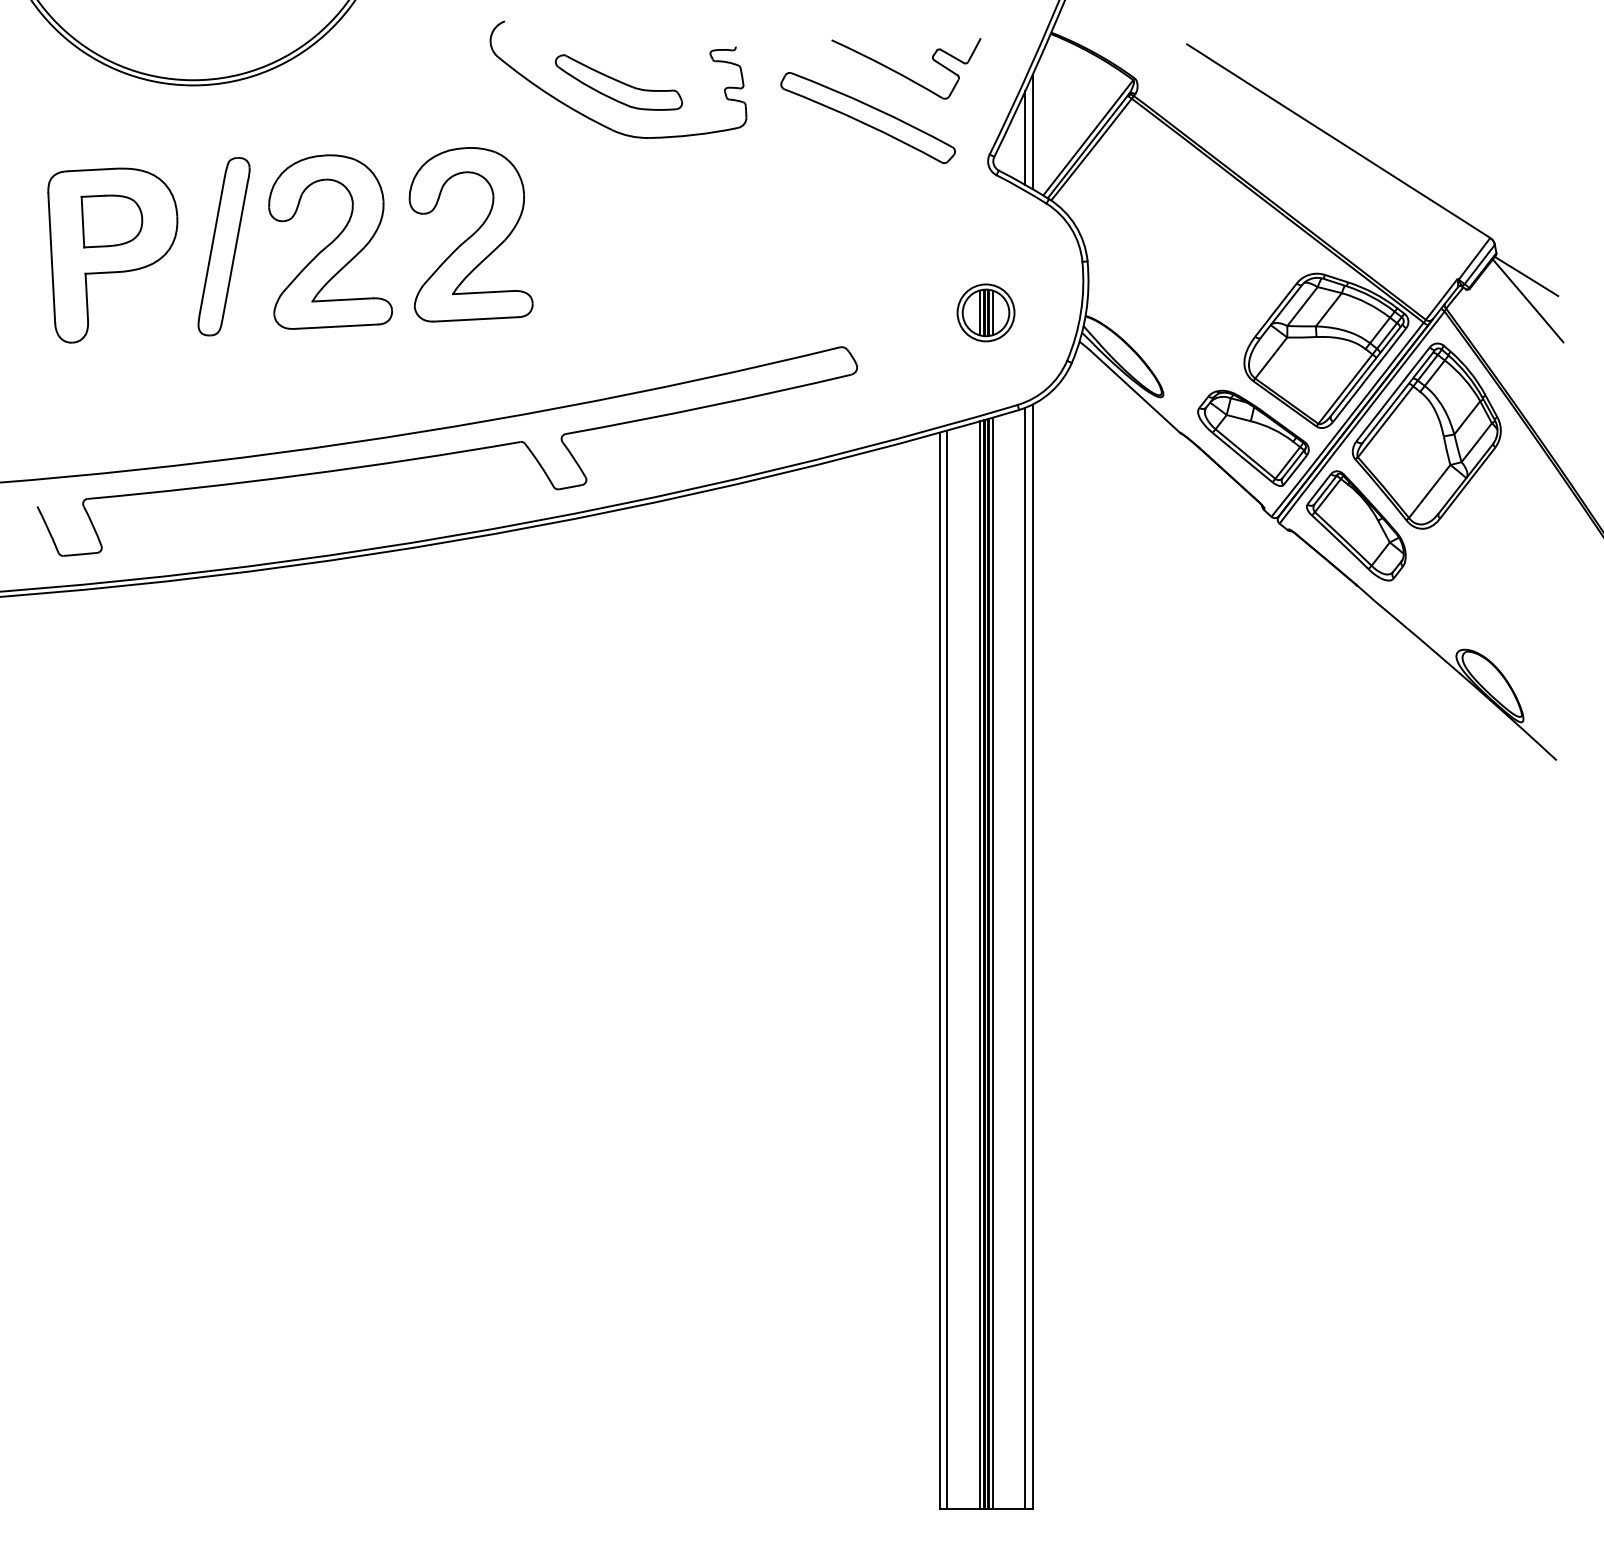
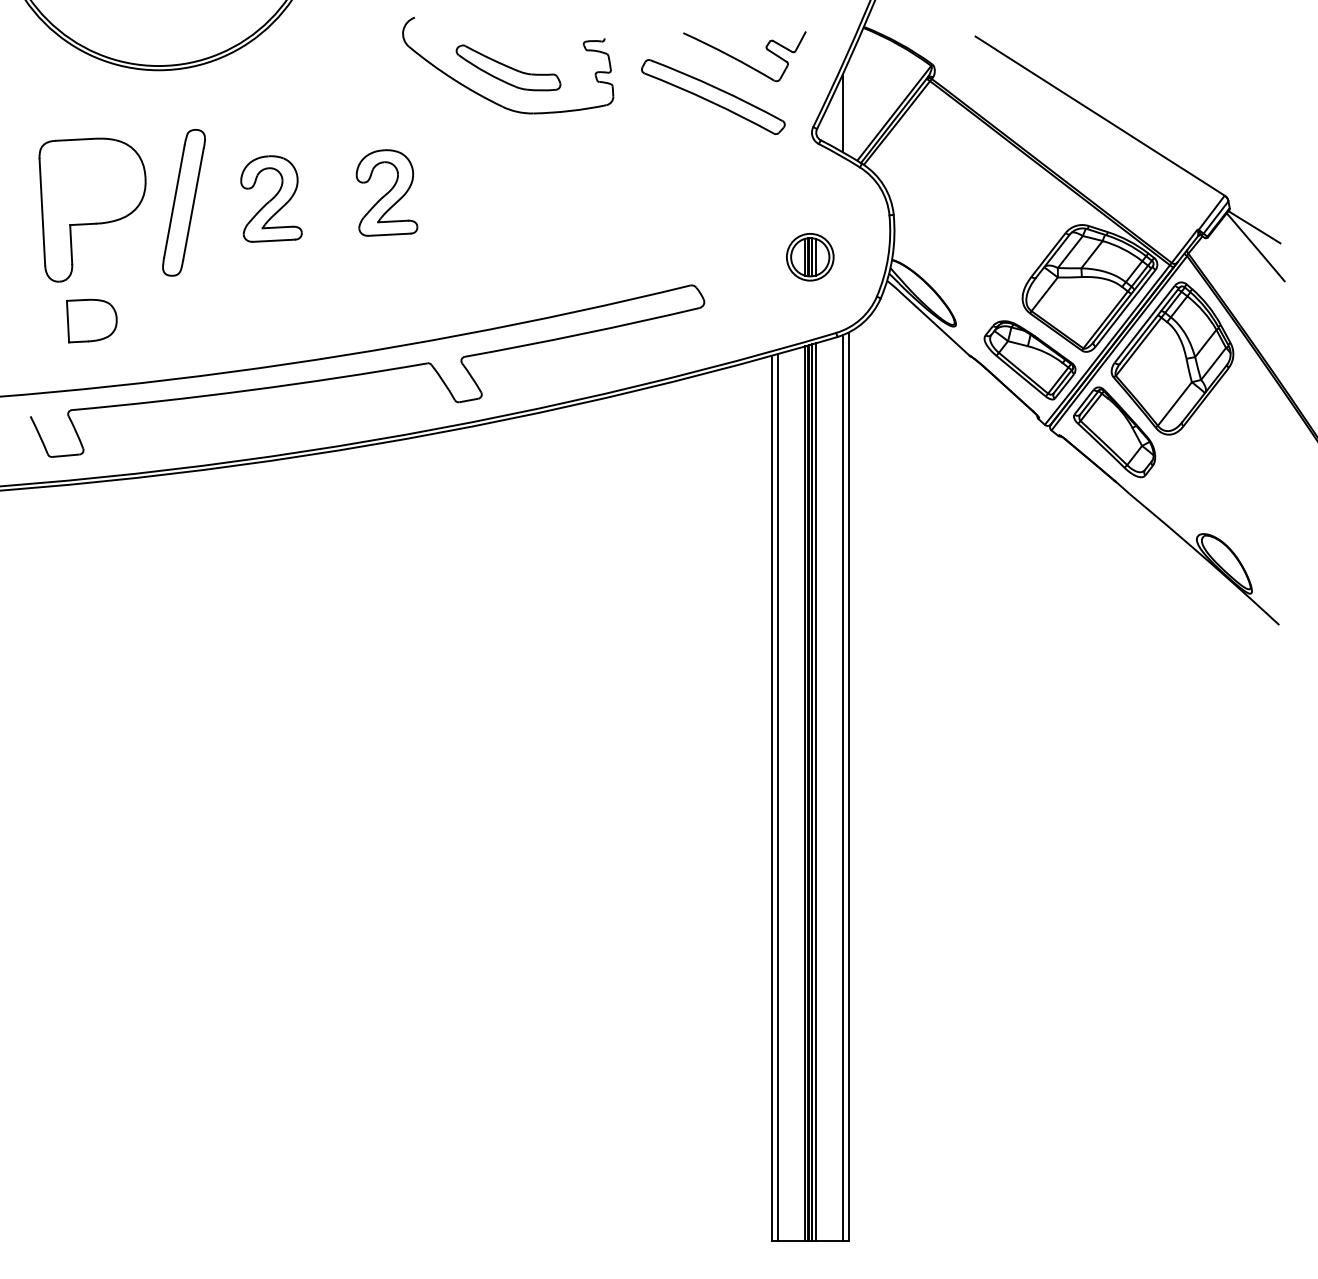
line: (1032, 131) -> (848, 108), removed
part: (111, 220) -> (91, 320), moved
part: (470, 234) -> (386, 192), size x0.6
part: (330, 241) -> (271, 198), size x0.6

